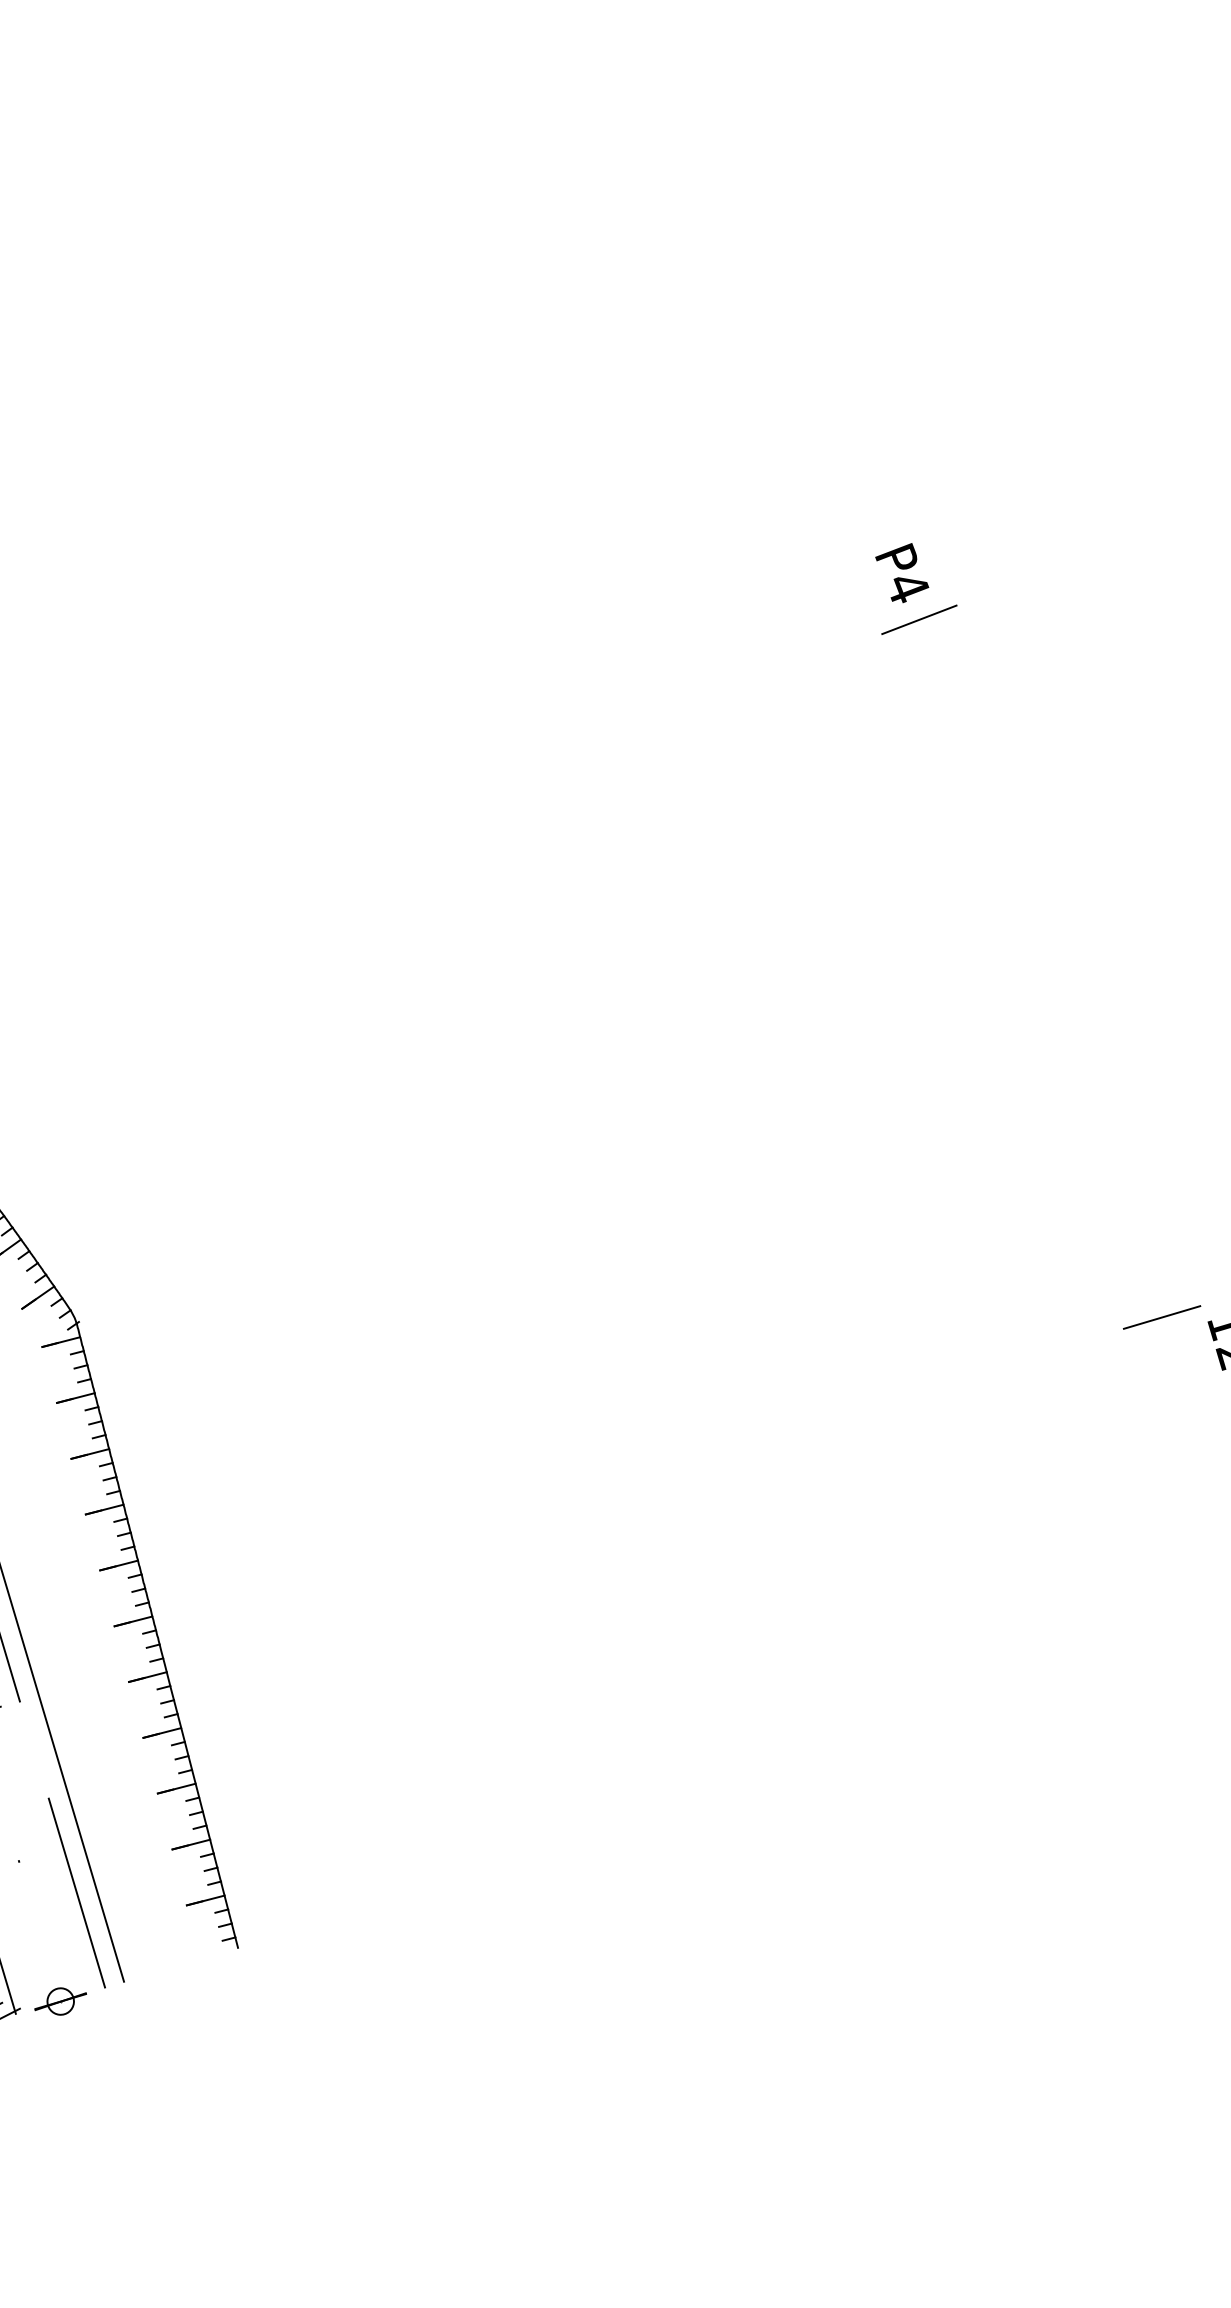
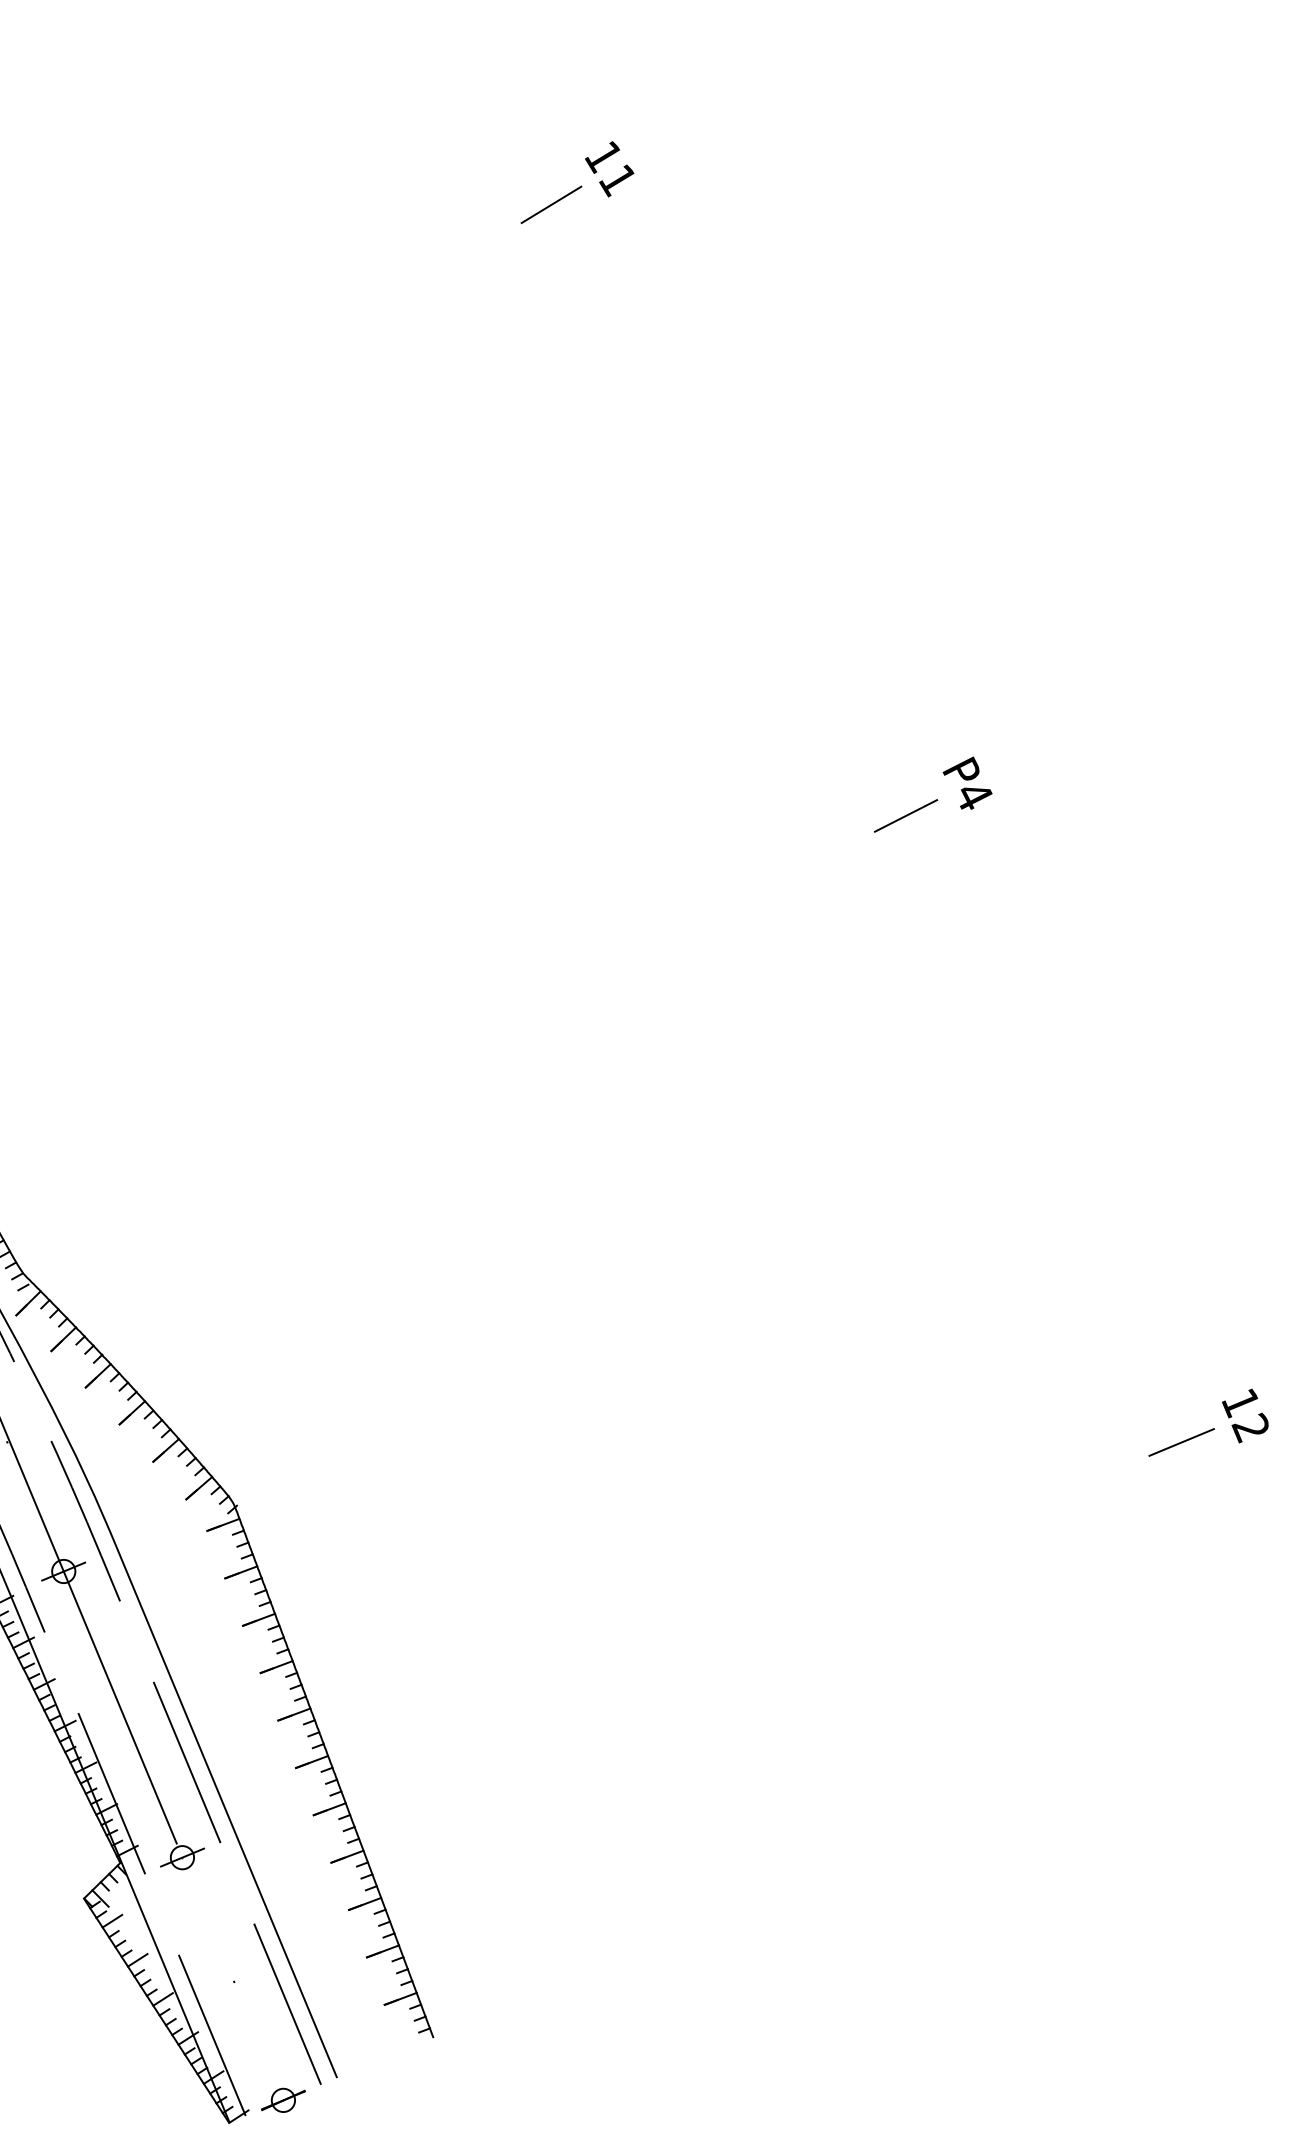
text: (902, 571) -> (967, 782), moved
line: (1161, 1317) -> (1181, 1442), moved

